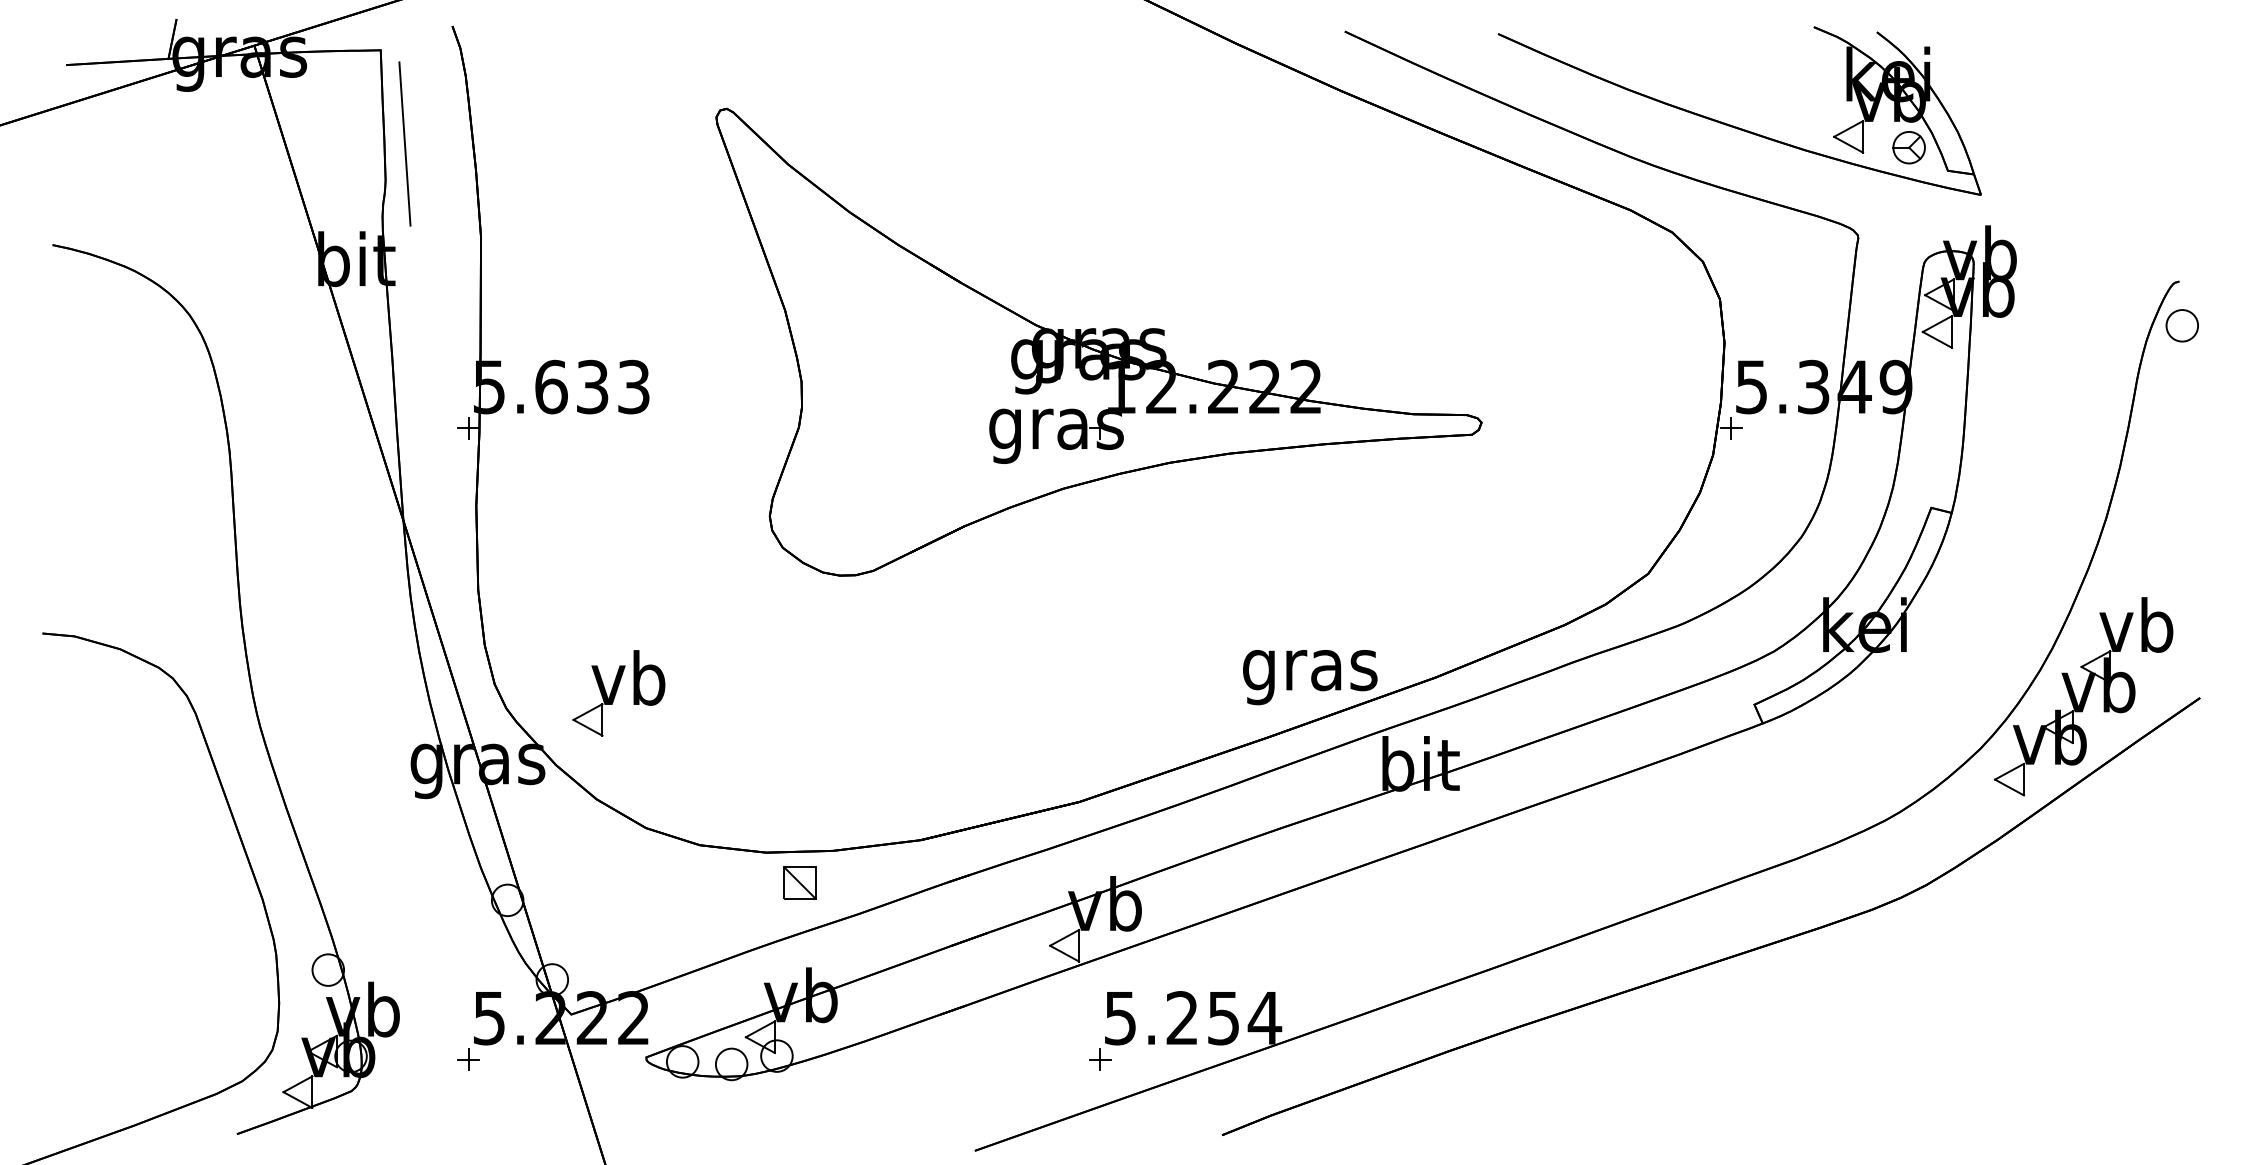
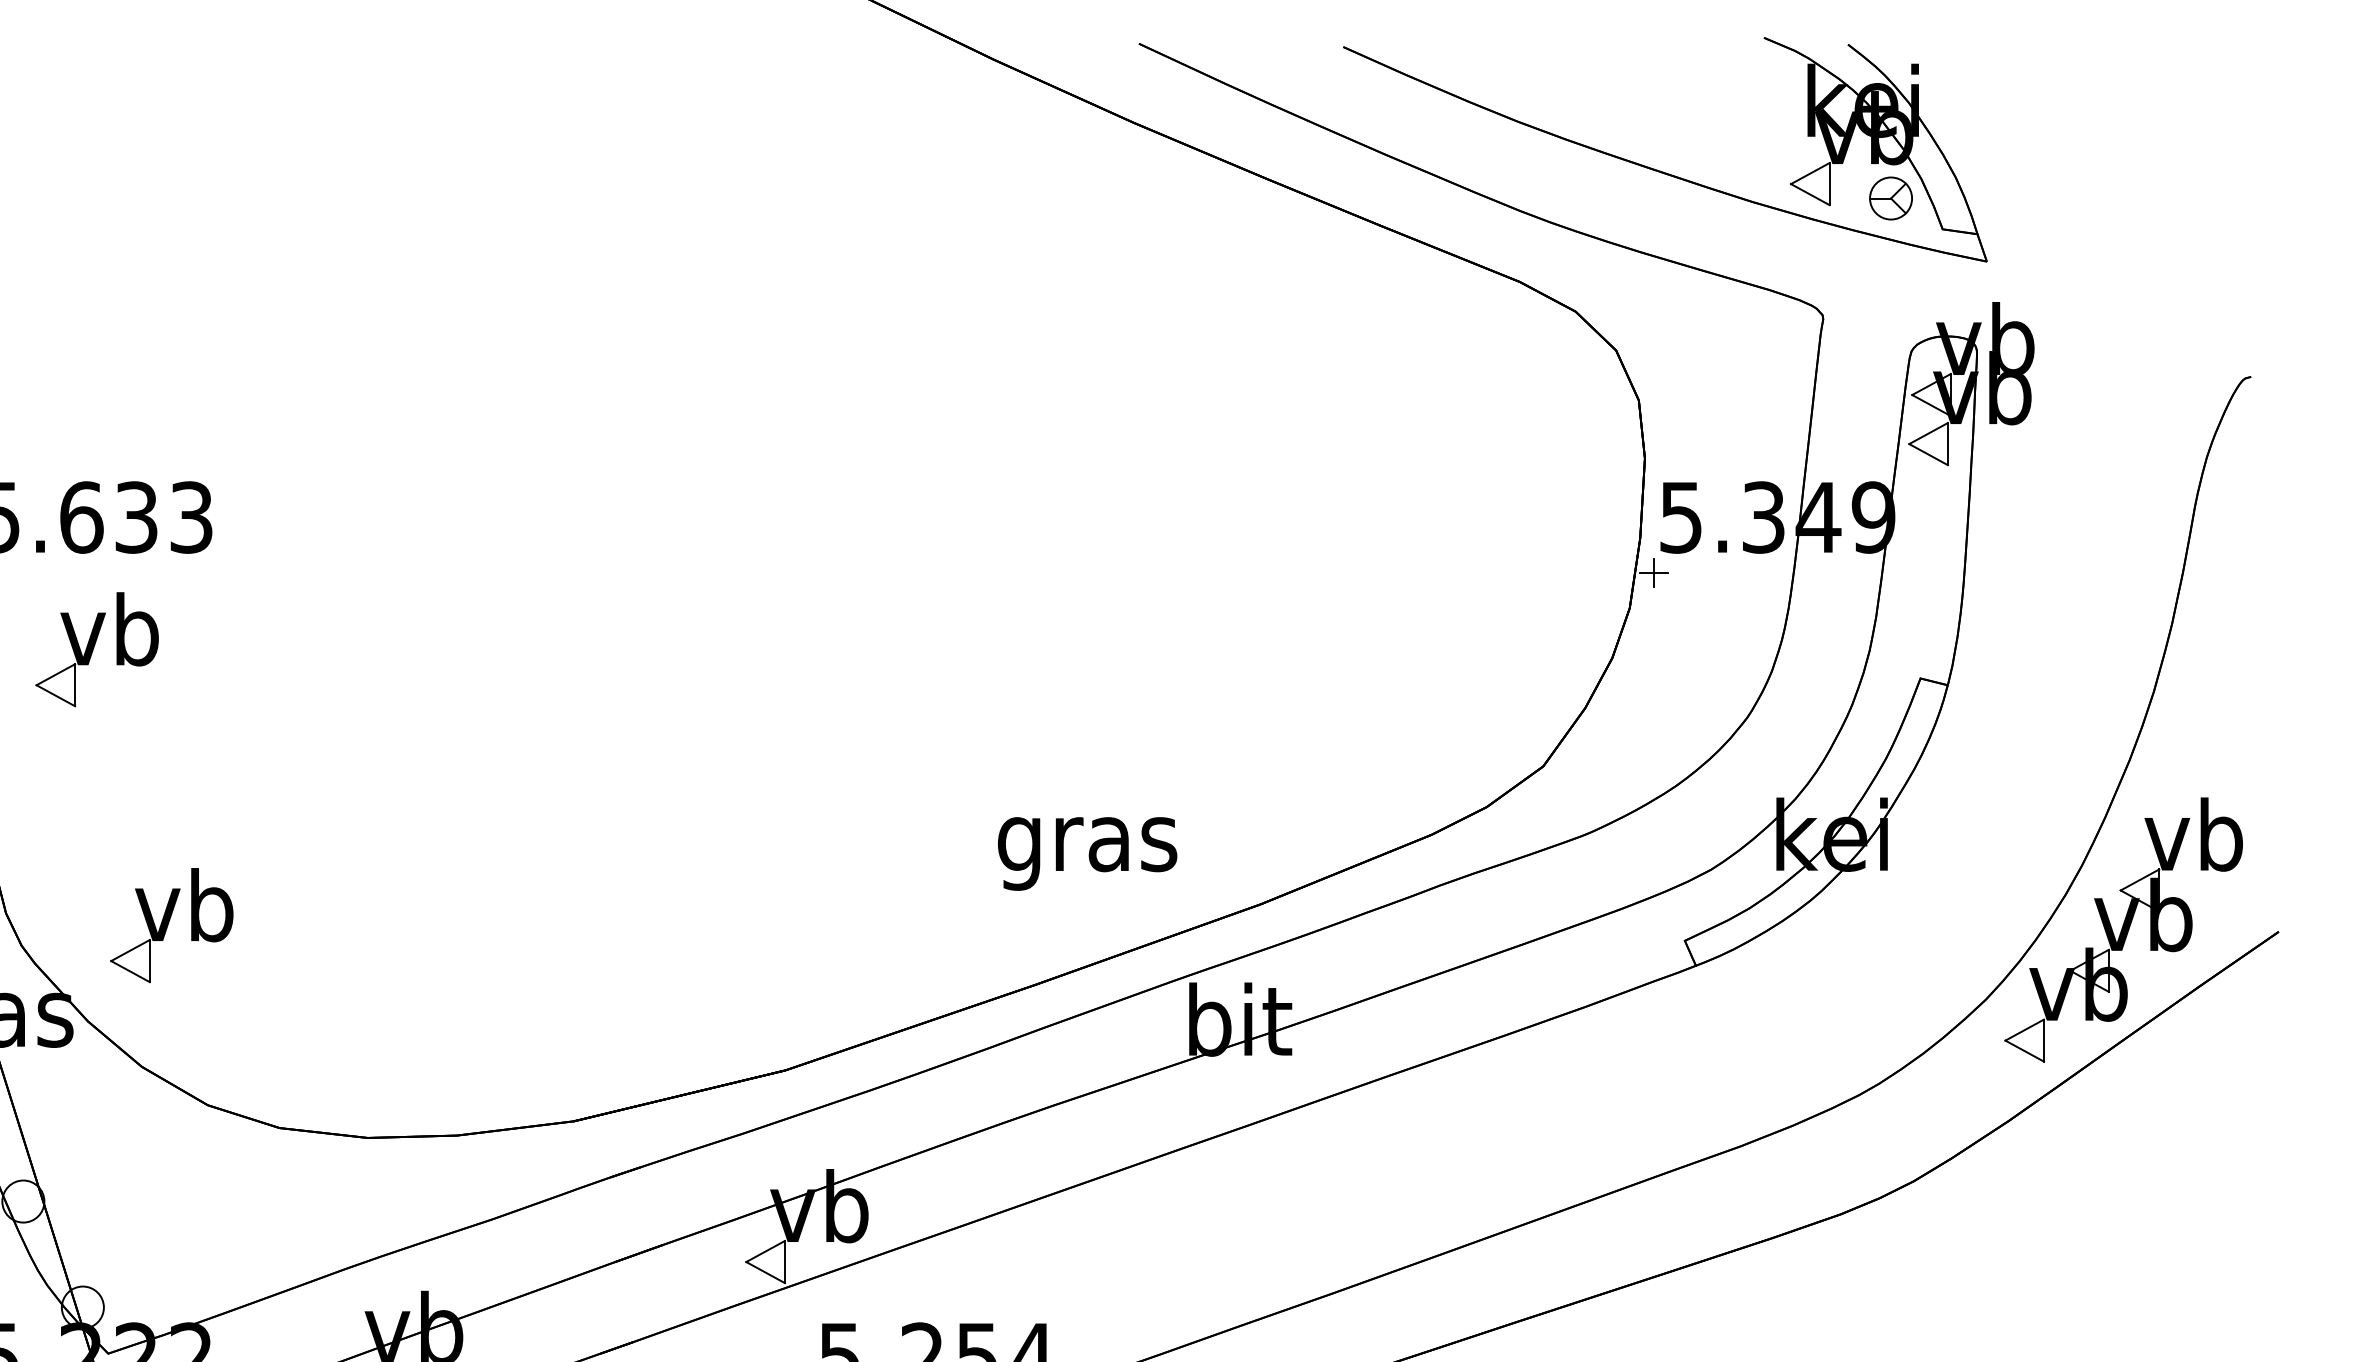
part: (2181, 325) -> (2253, 435), removed
part: (1098, 341) -> (810, 456), removed
part: (562, 486) -> (96, 650), added
text: (1310, 677) -> (1087, 853), moved
part: (799, 882) -> (412, 1177), removed

